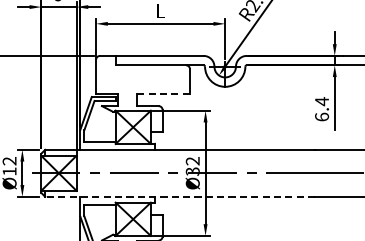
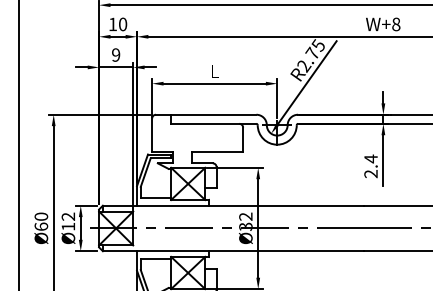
line: (163, 93) -> (217, 151), dashed -> solid
text: (321, 116) -> (370, 173), 6.4 -> 2.4
line: (180, 197) -> (233, 251), dashed -> solid

